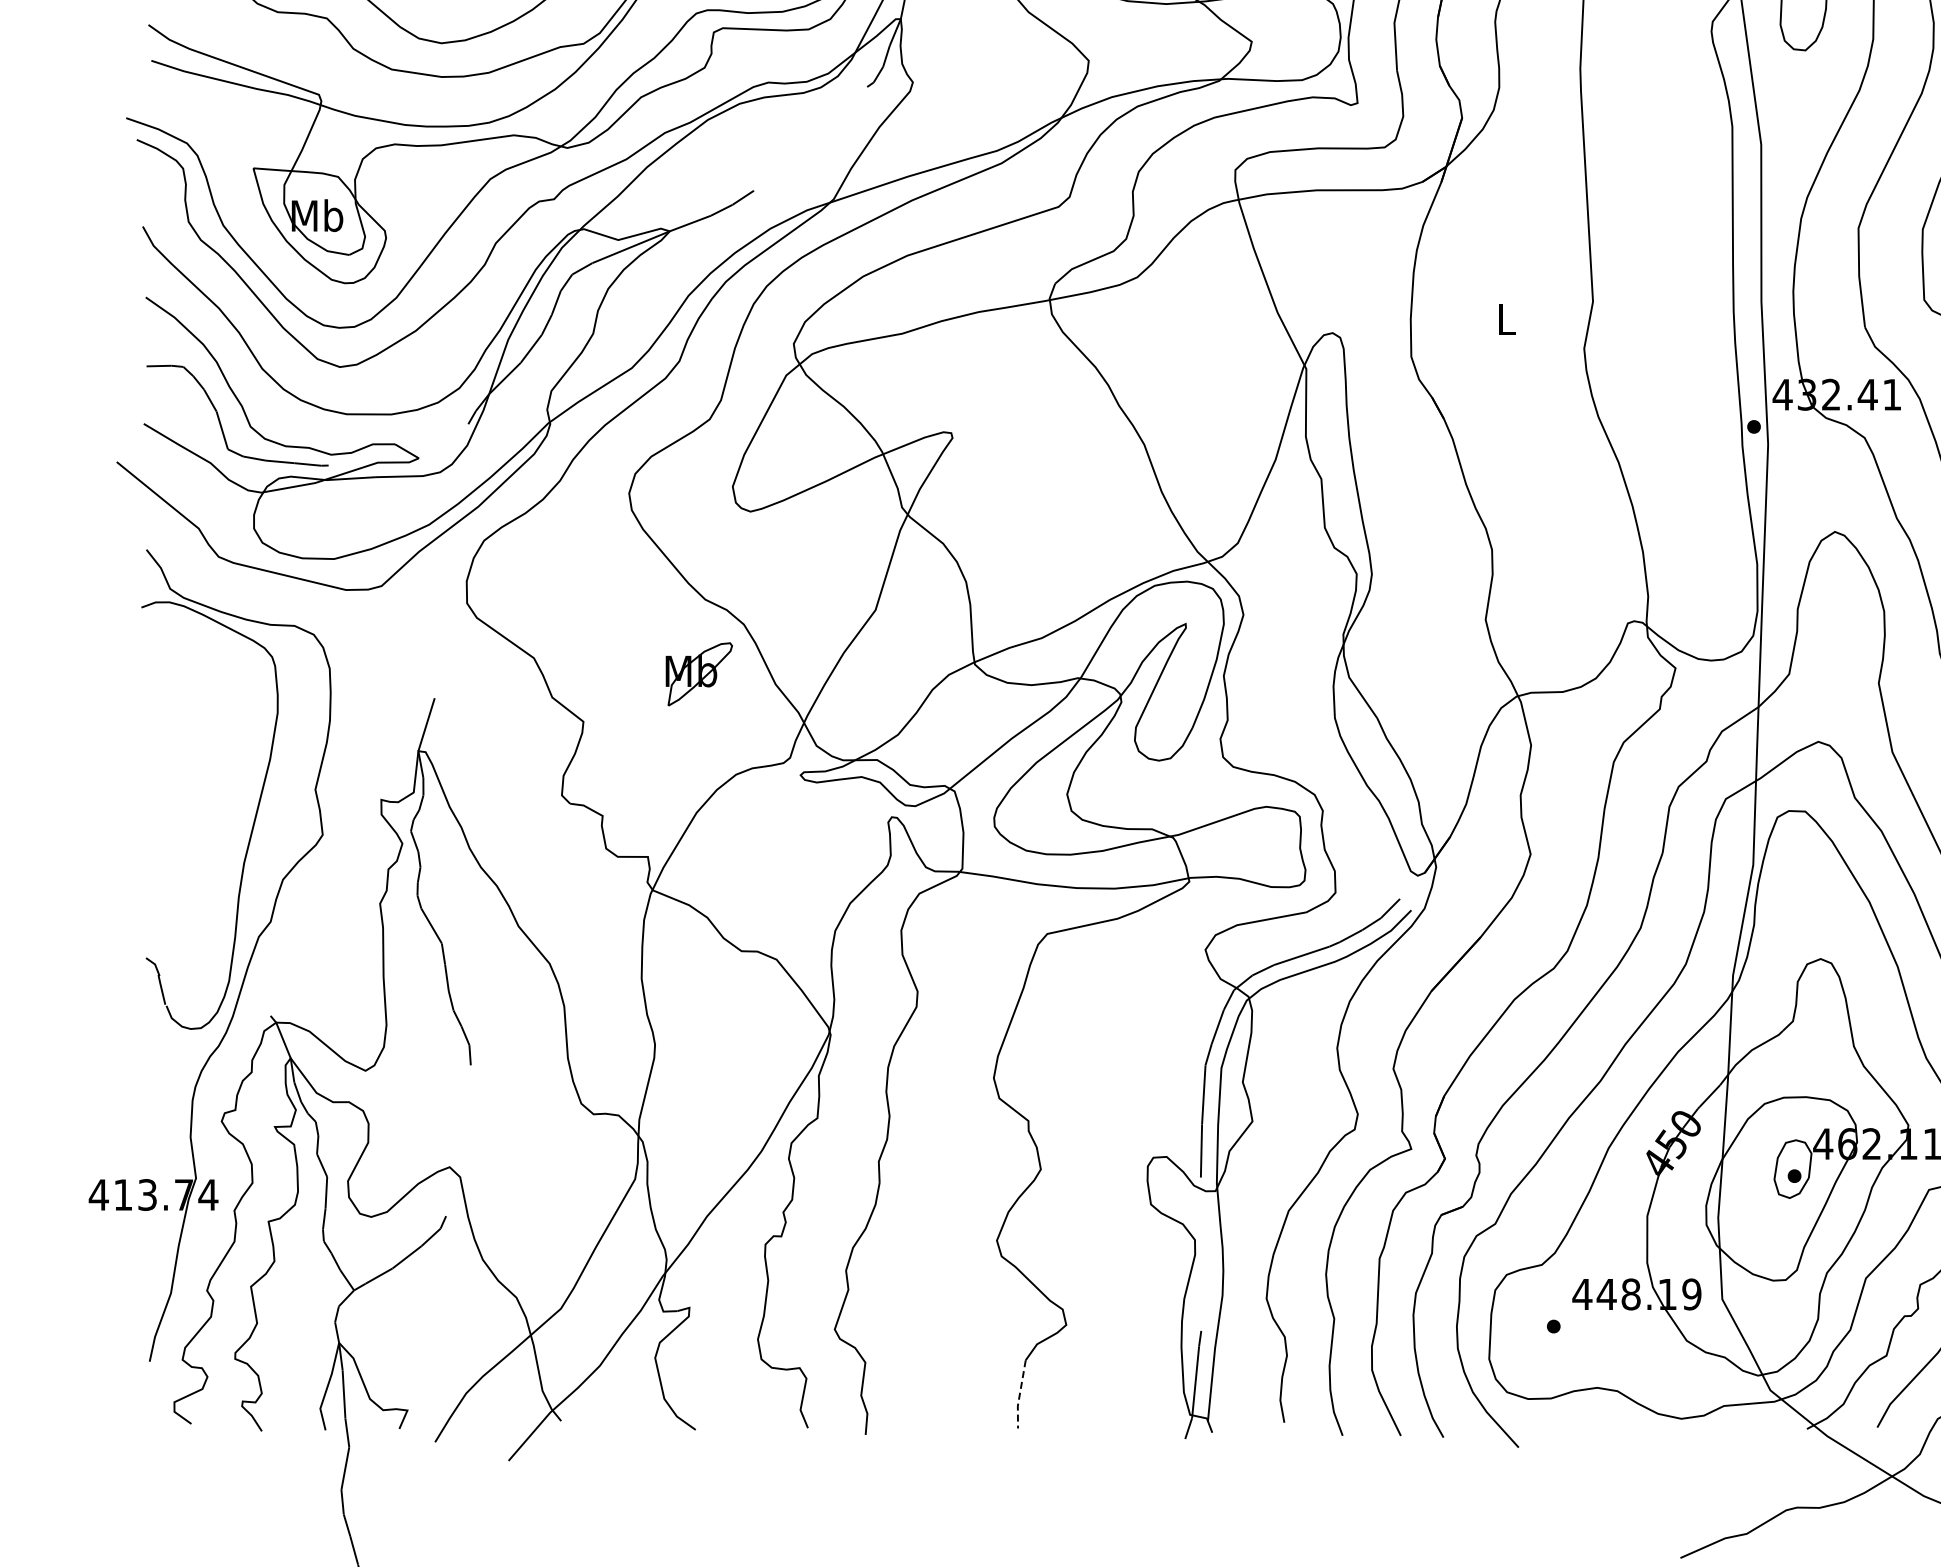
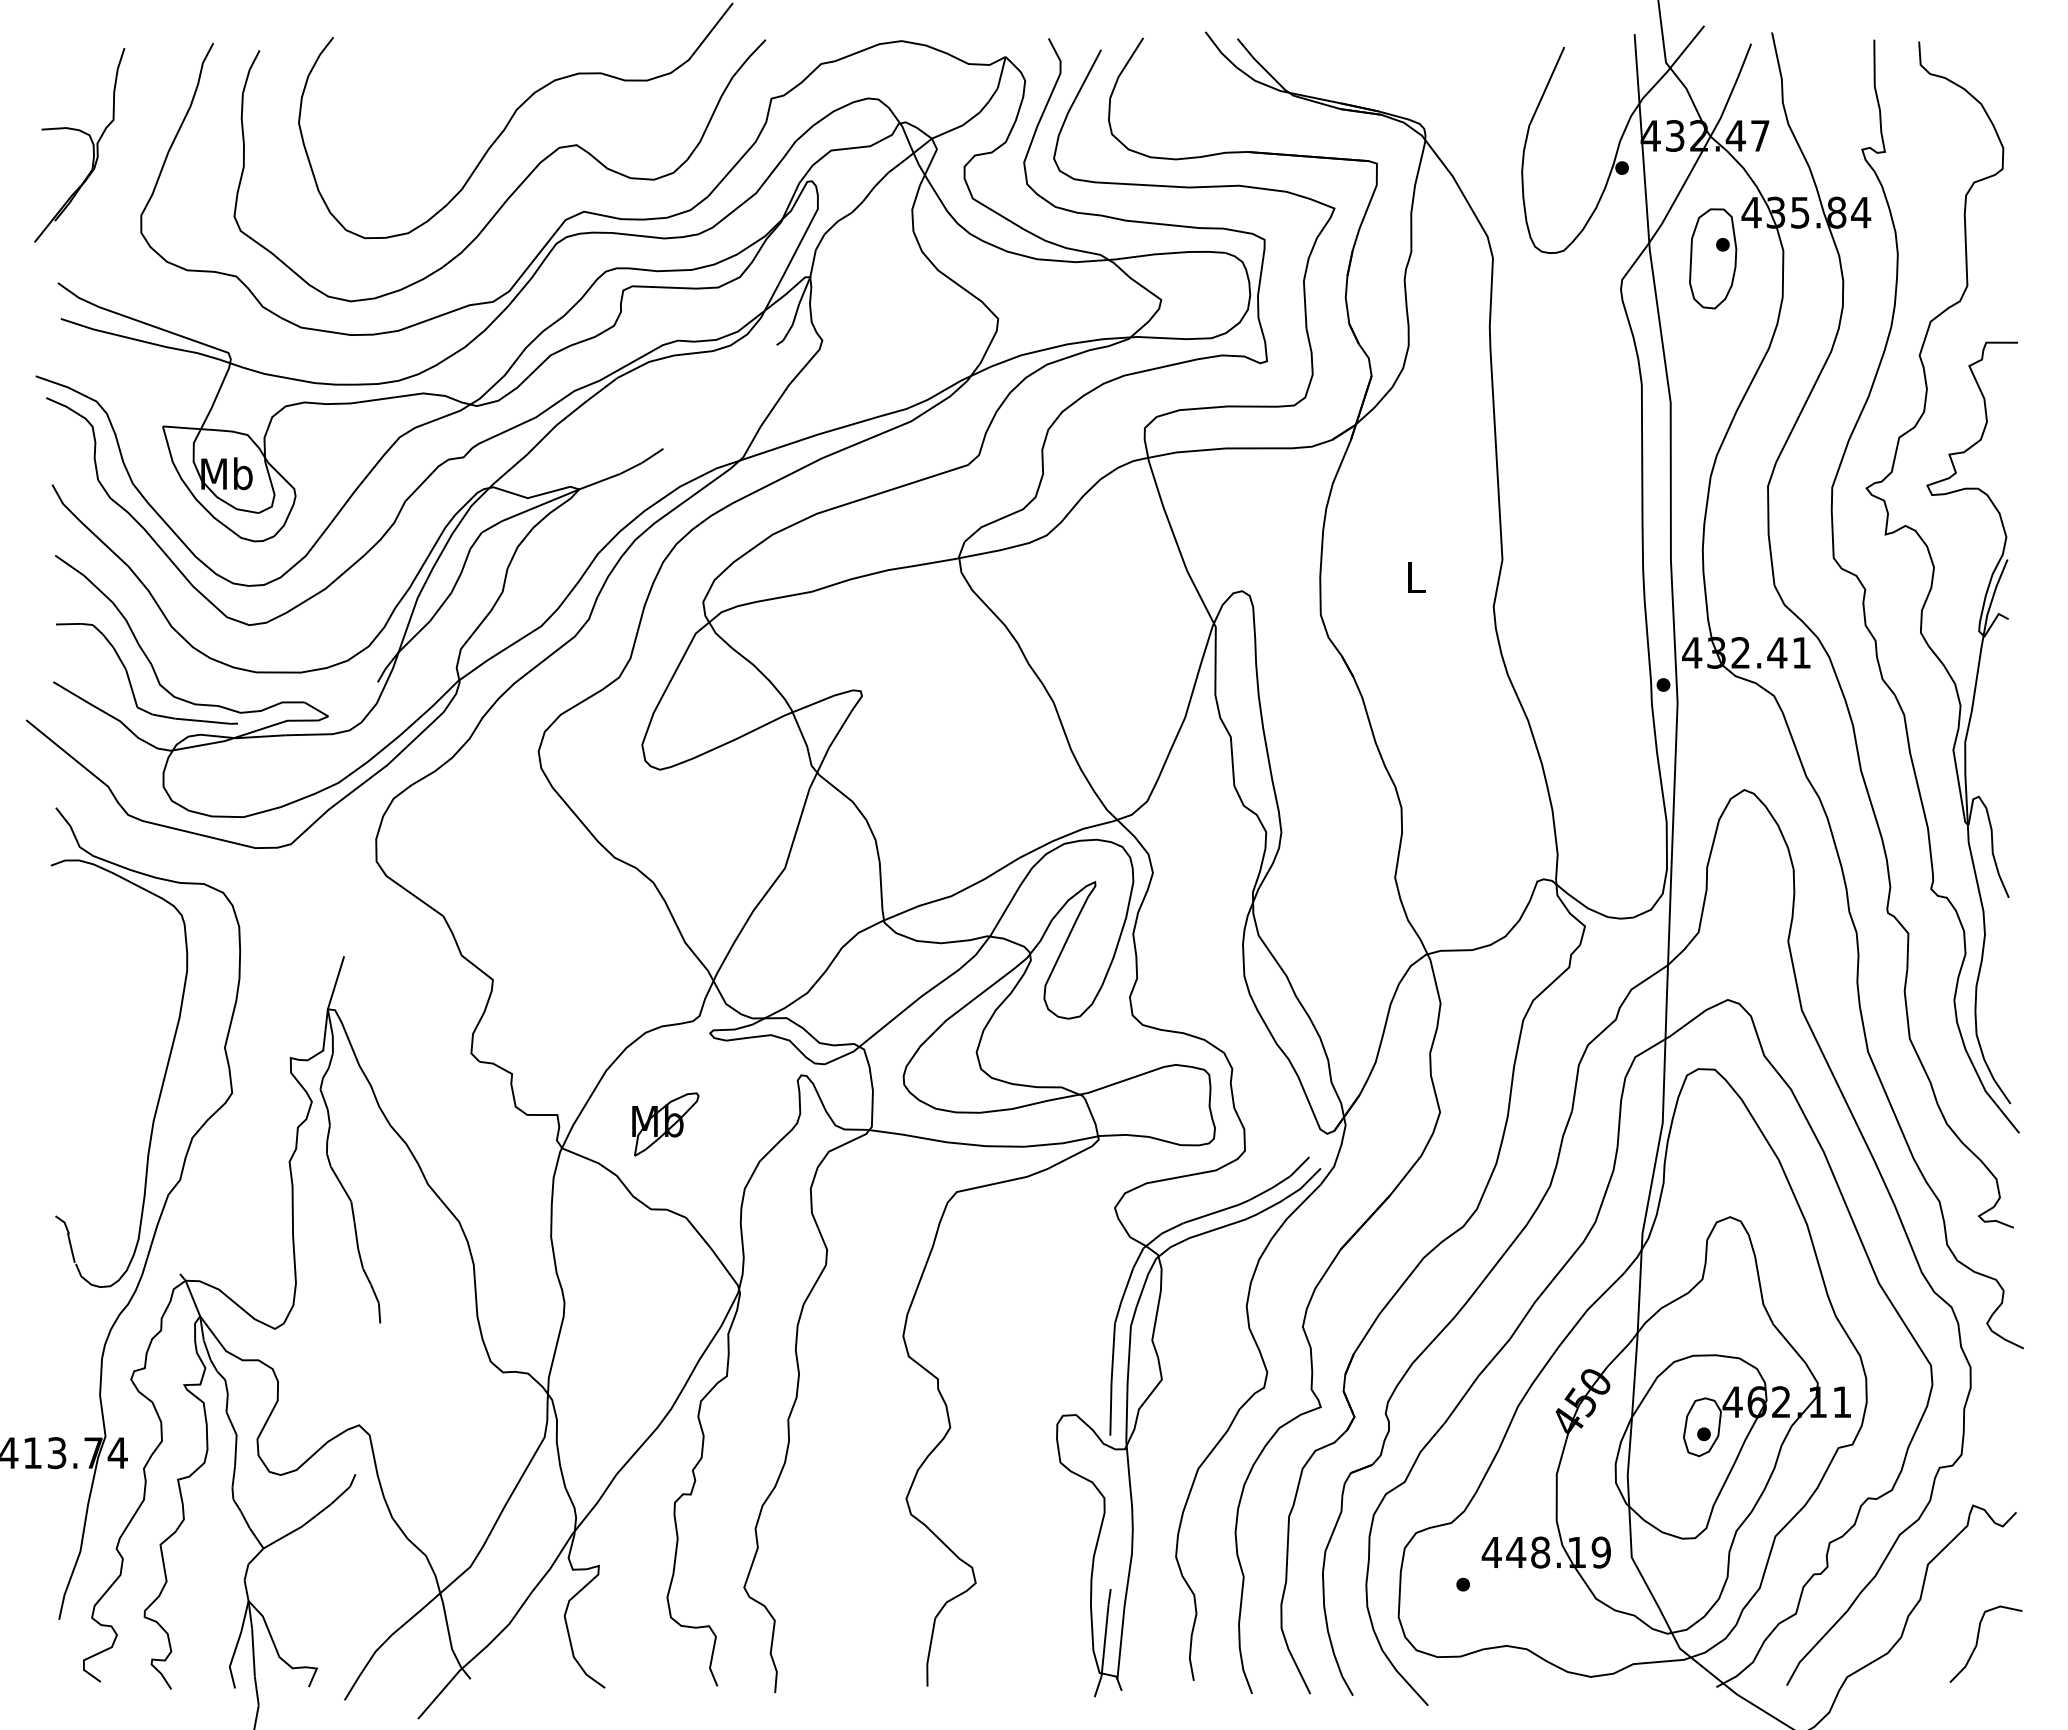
part: (699, 674) -> (665, 1124), moved
line: (1020, 1395) -> (929, 1653), dashed -> solid

